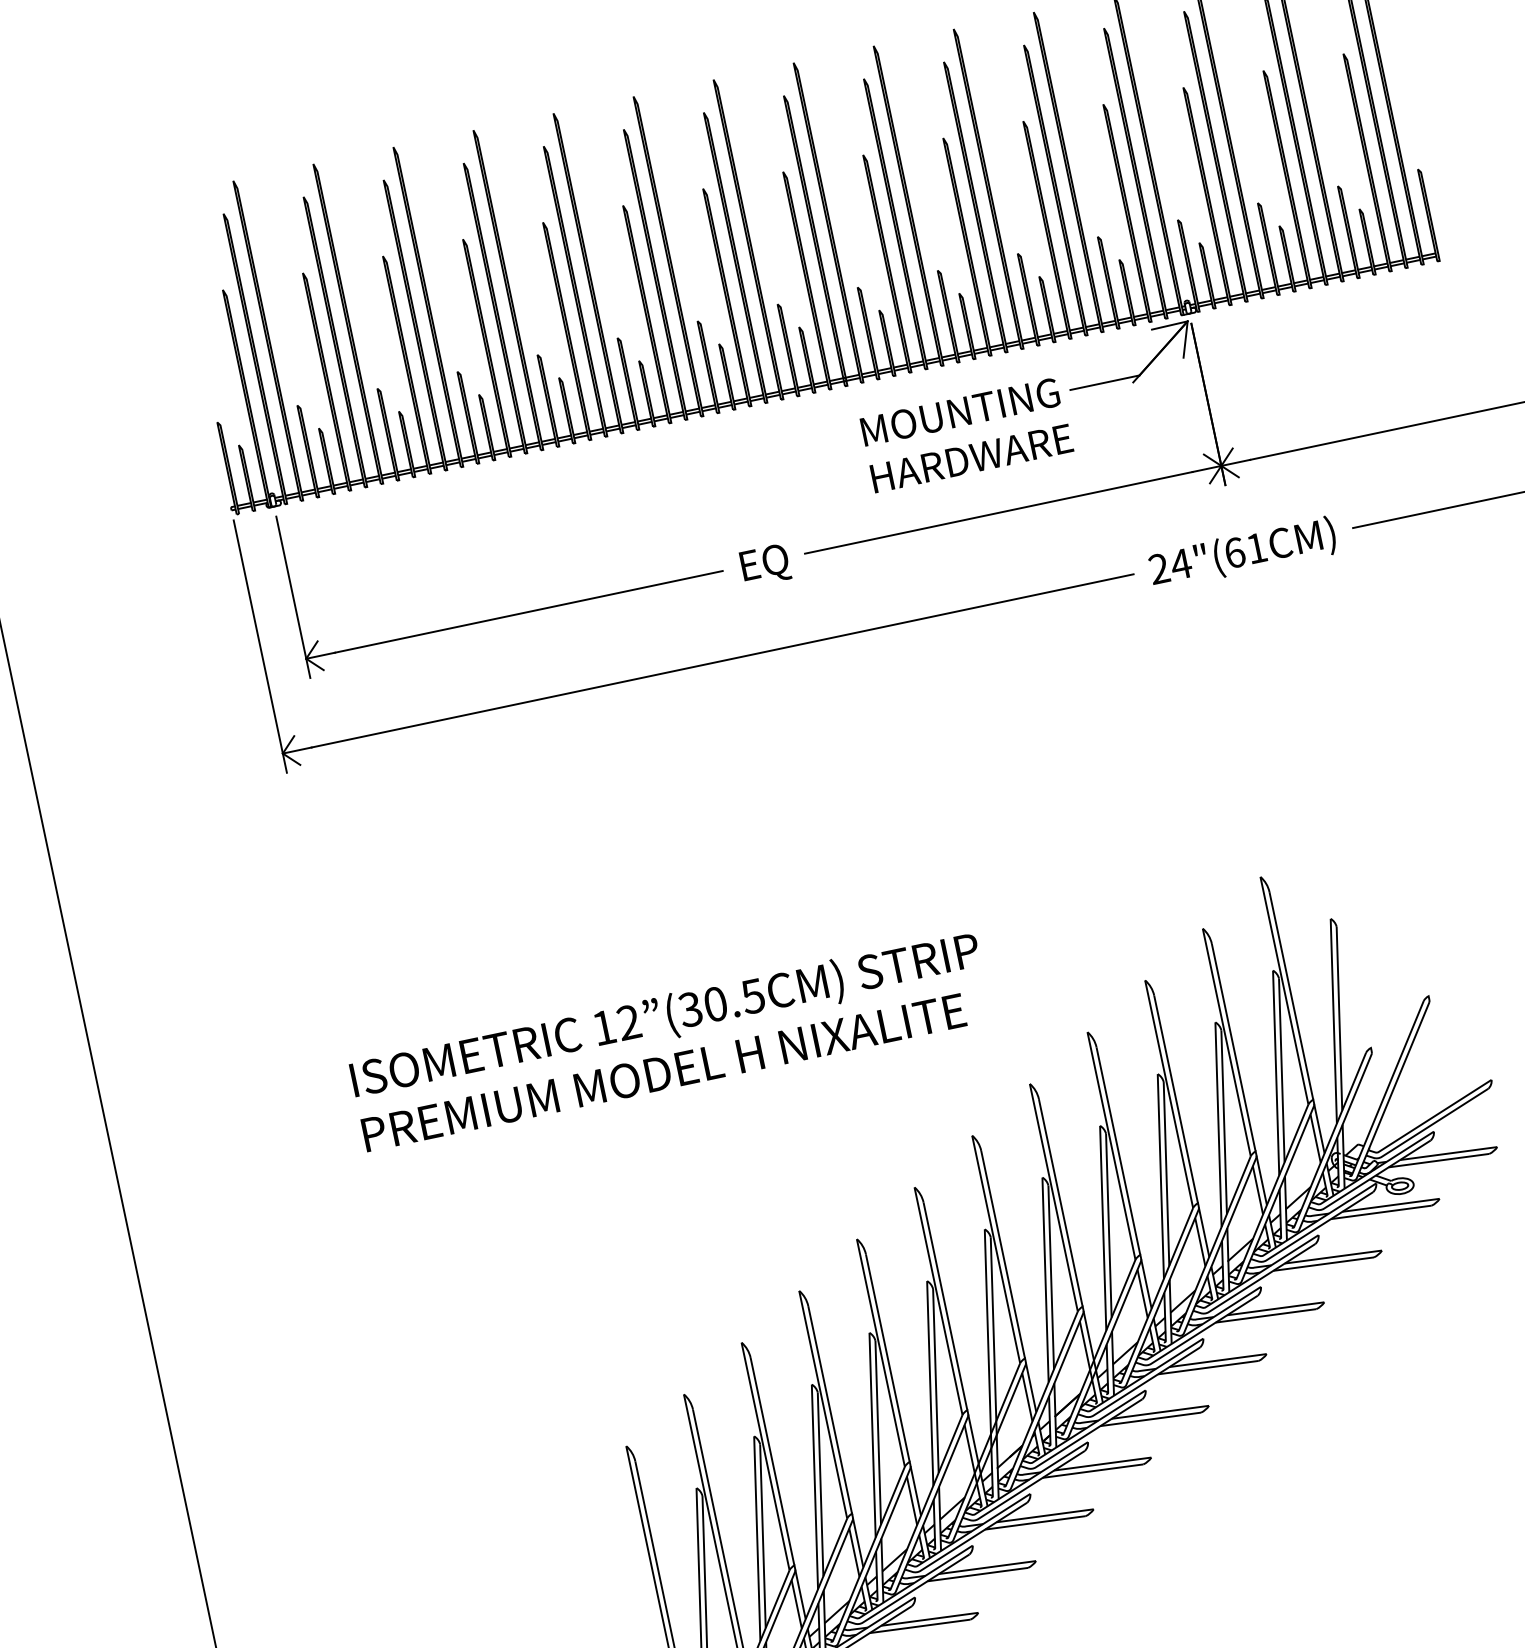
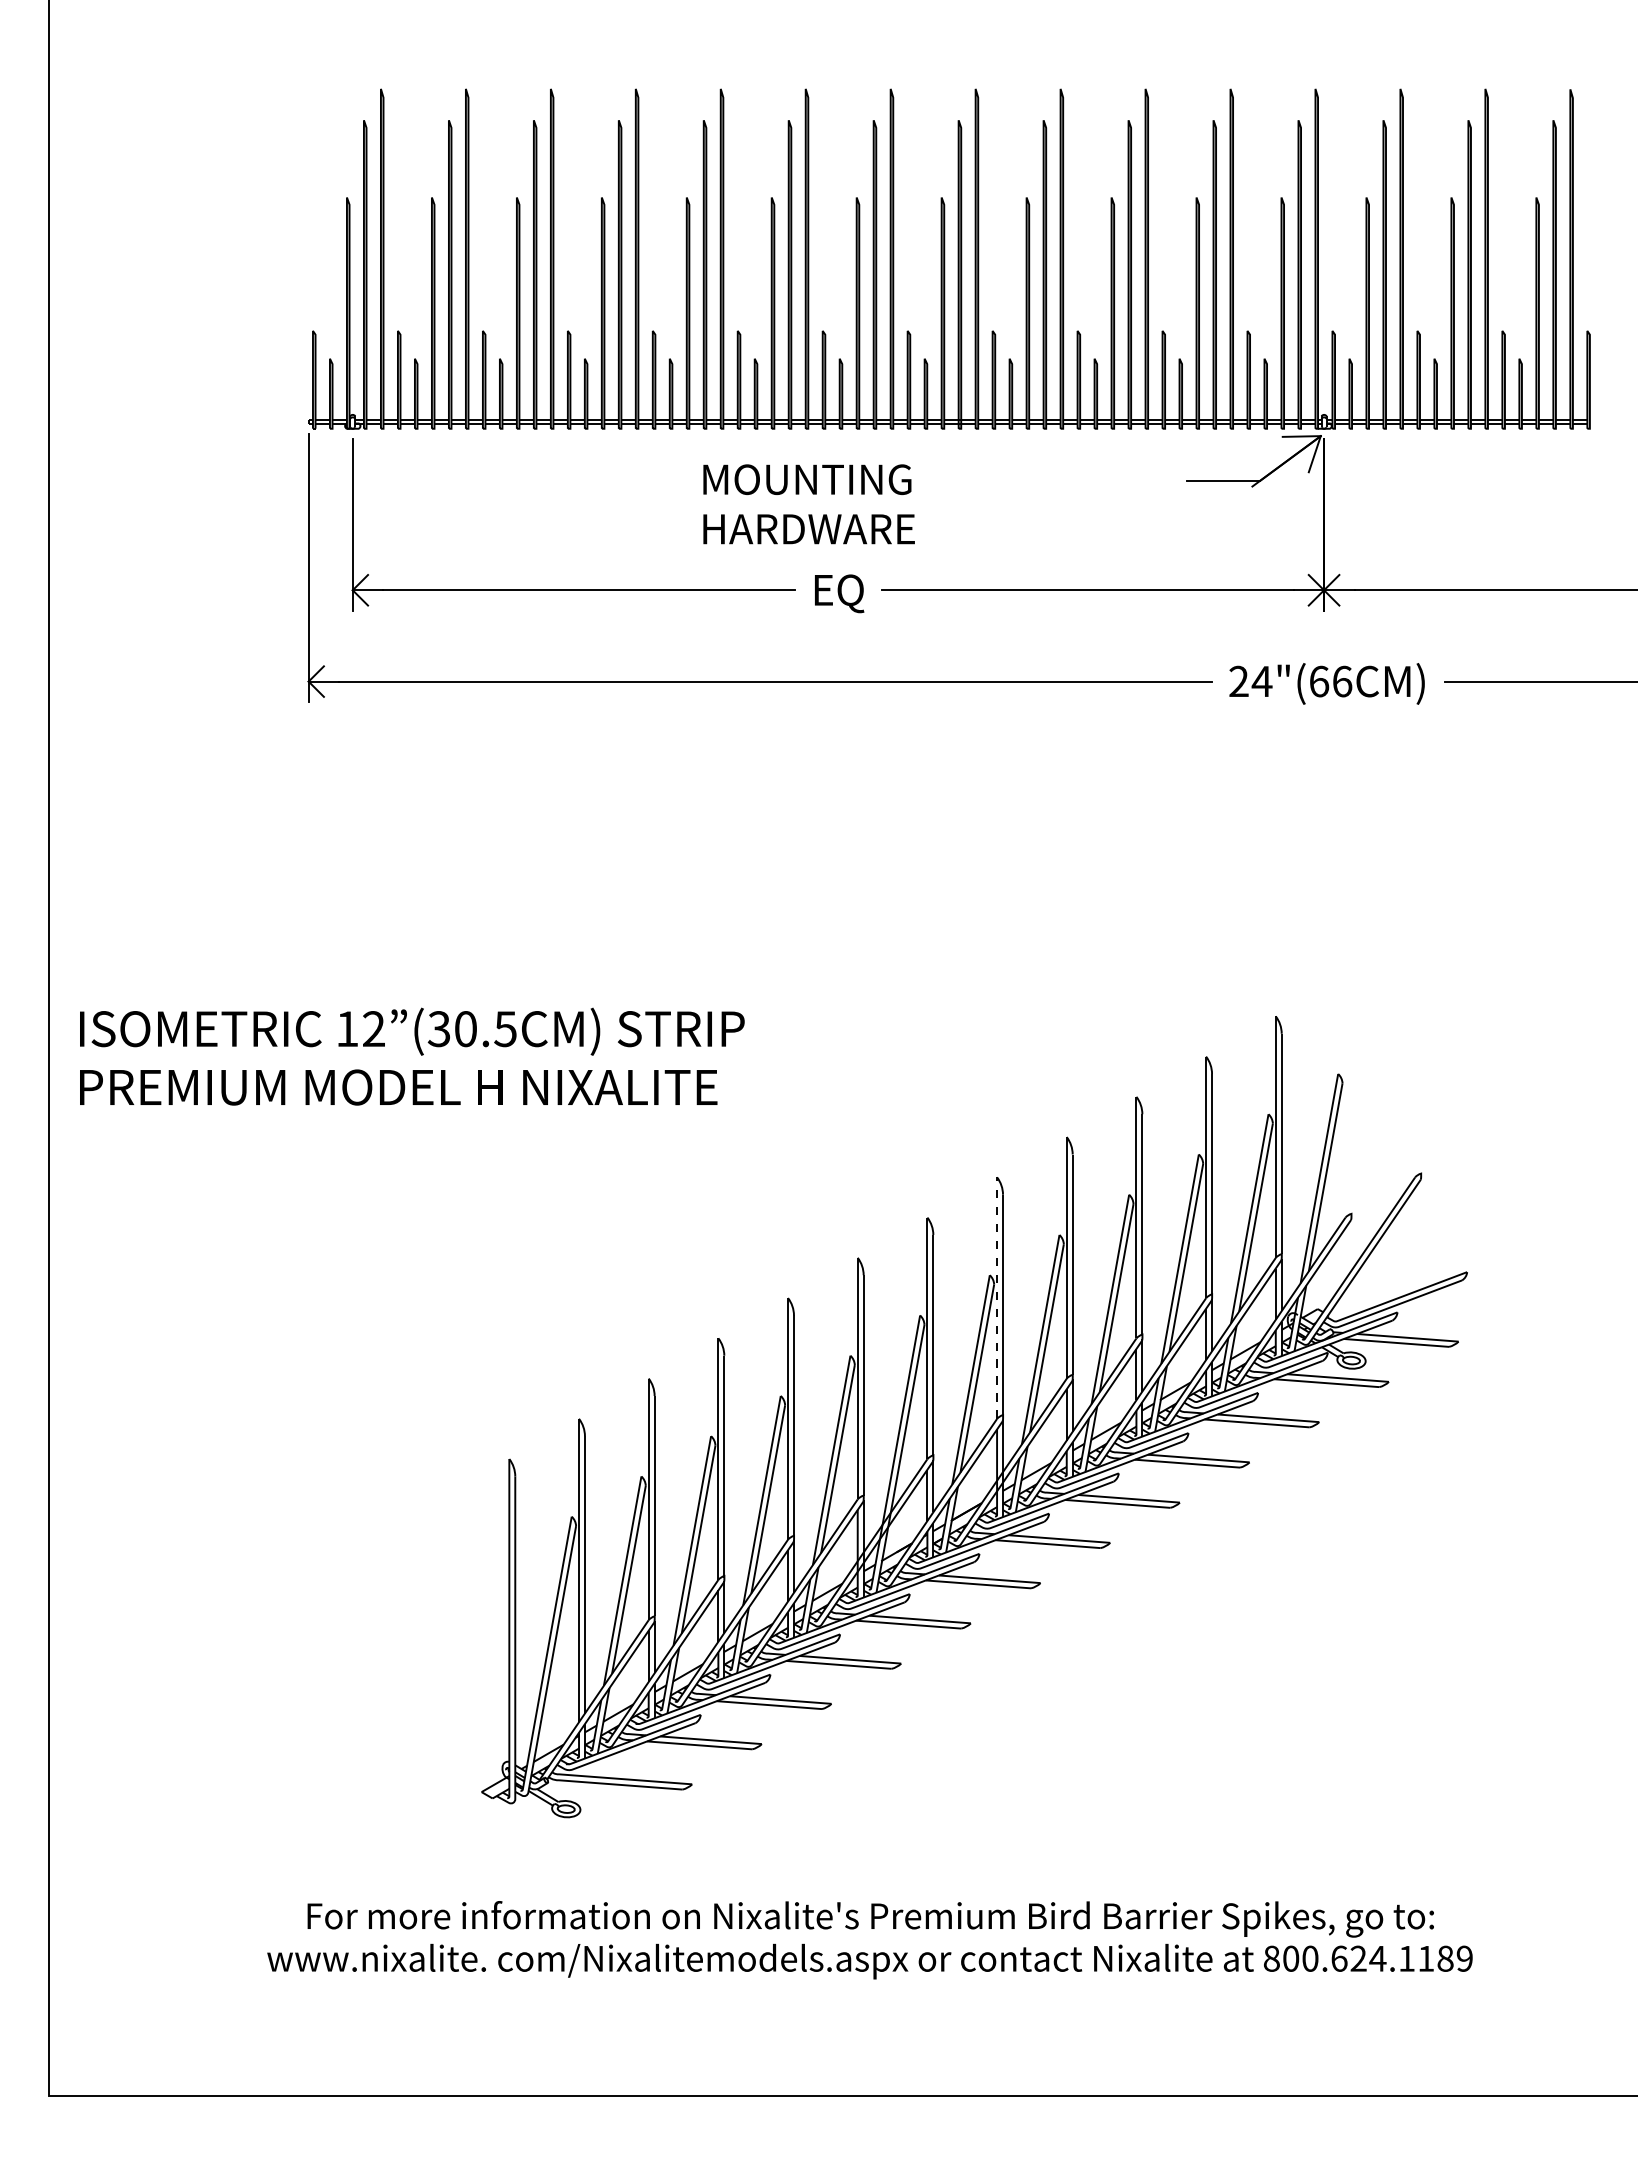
text: (966, 435) -> (808, 504), moved
text: (1256, 548) -> (1342, 681), 24"(61CM) -> 24"(66CM)
text: (670, 1040) -> (412, 1056), moved
line: (1054, 1197) -> (997, 1298), solid -> dashed

